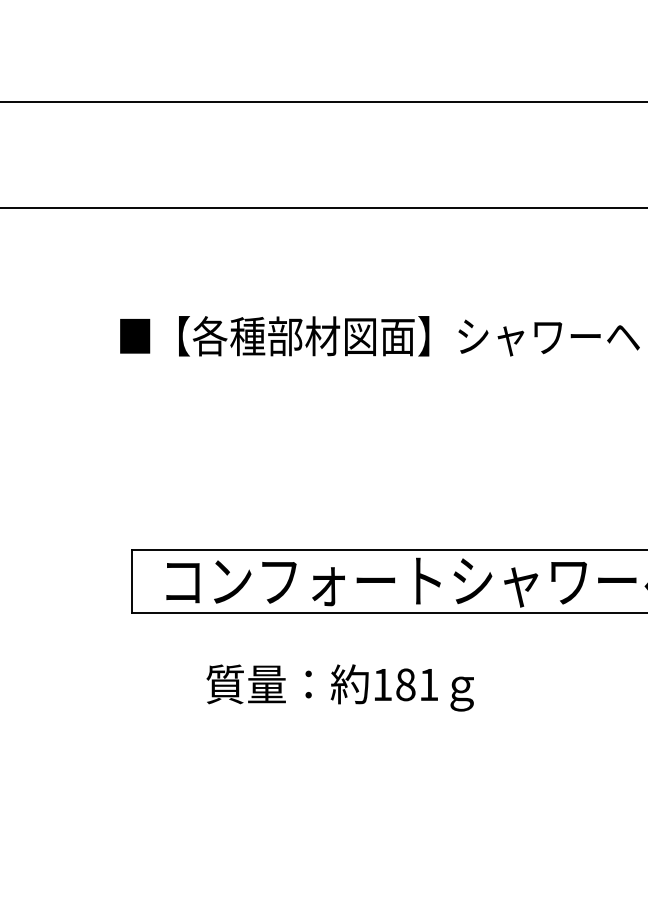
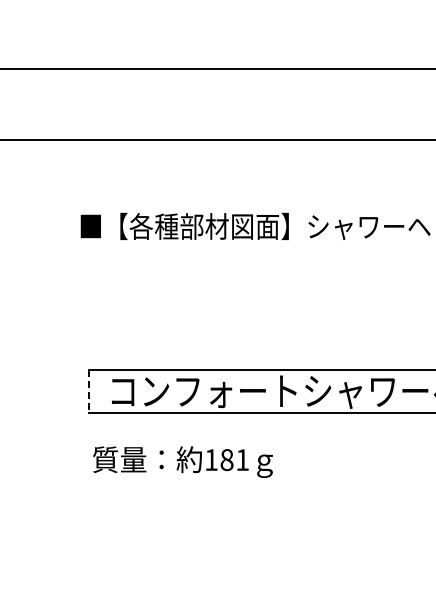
line: (131, 581) -> (88, 391), solid -> dashed
text: (339, 687) -> (182, 461), moved

